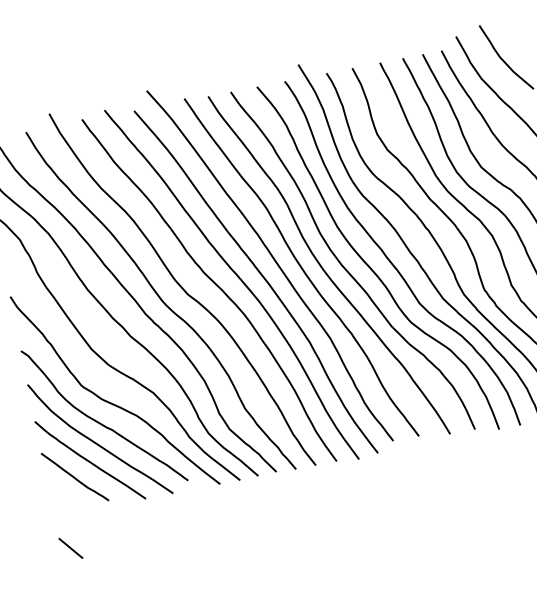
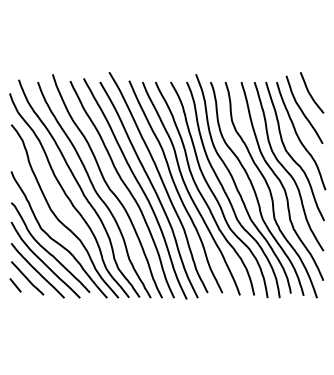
line: (70, 548) -> (15, 285), moved

